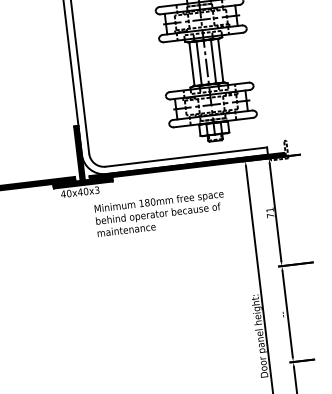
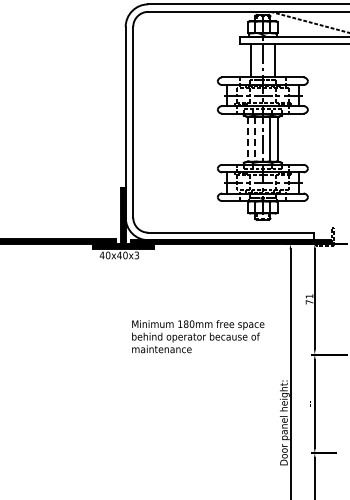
line: (199, 63) -> (255, 139), solid -> dashed
line: (192, 64) -> (248, 139), solid -> dashed
text: (160, 213) -> (198, 336), moved

